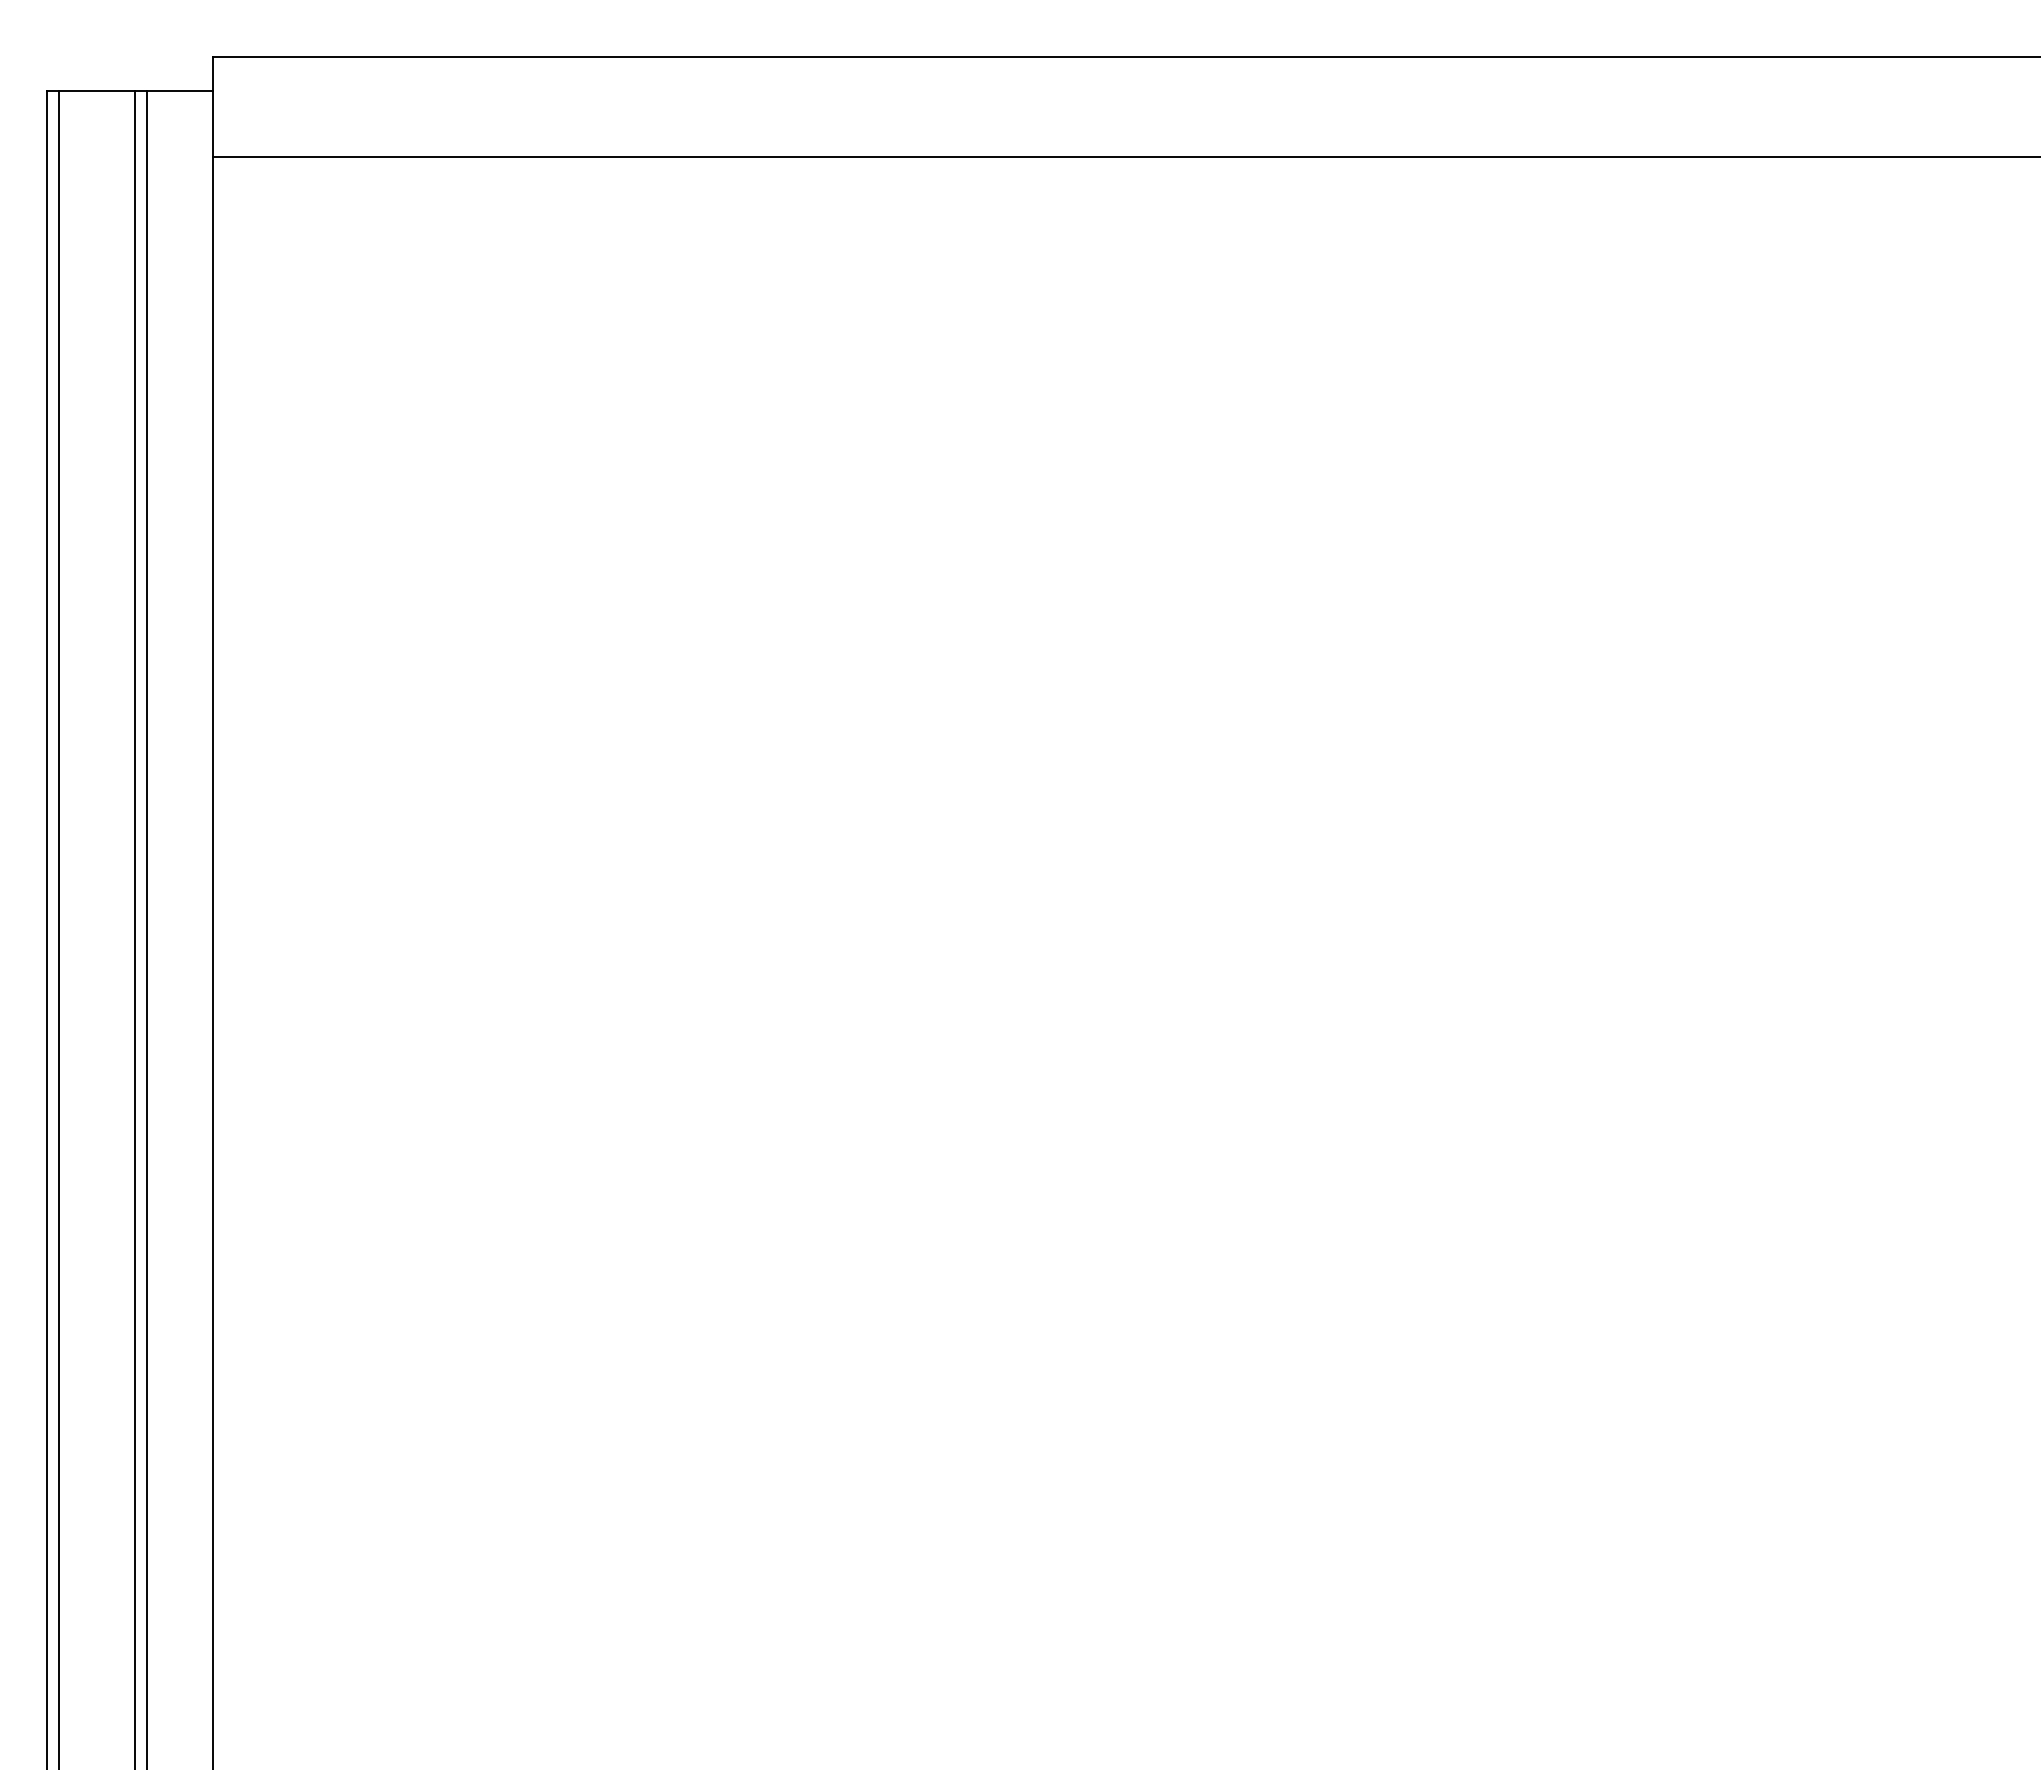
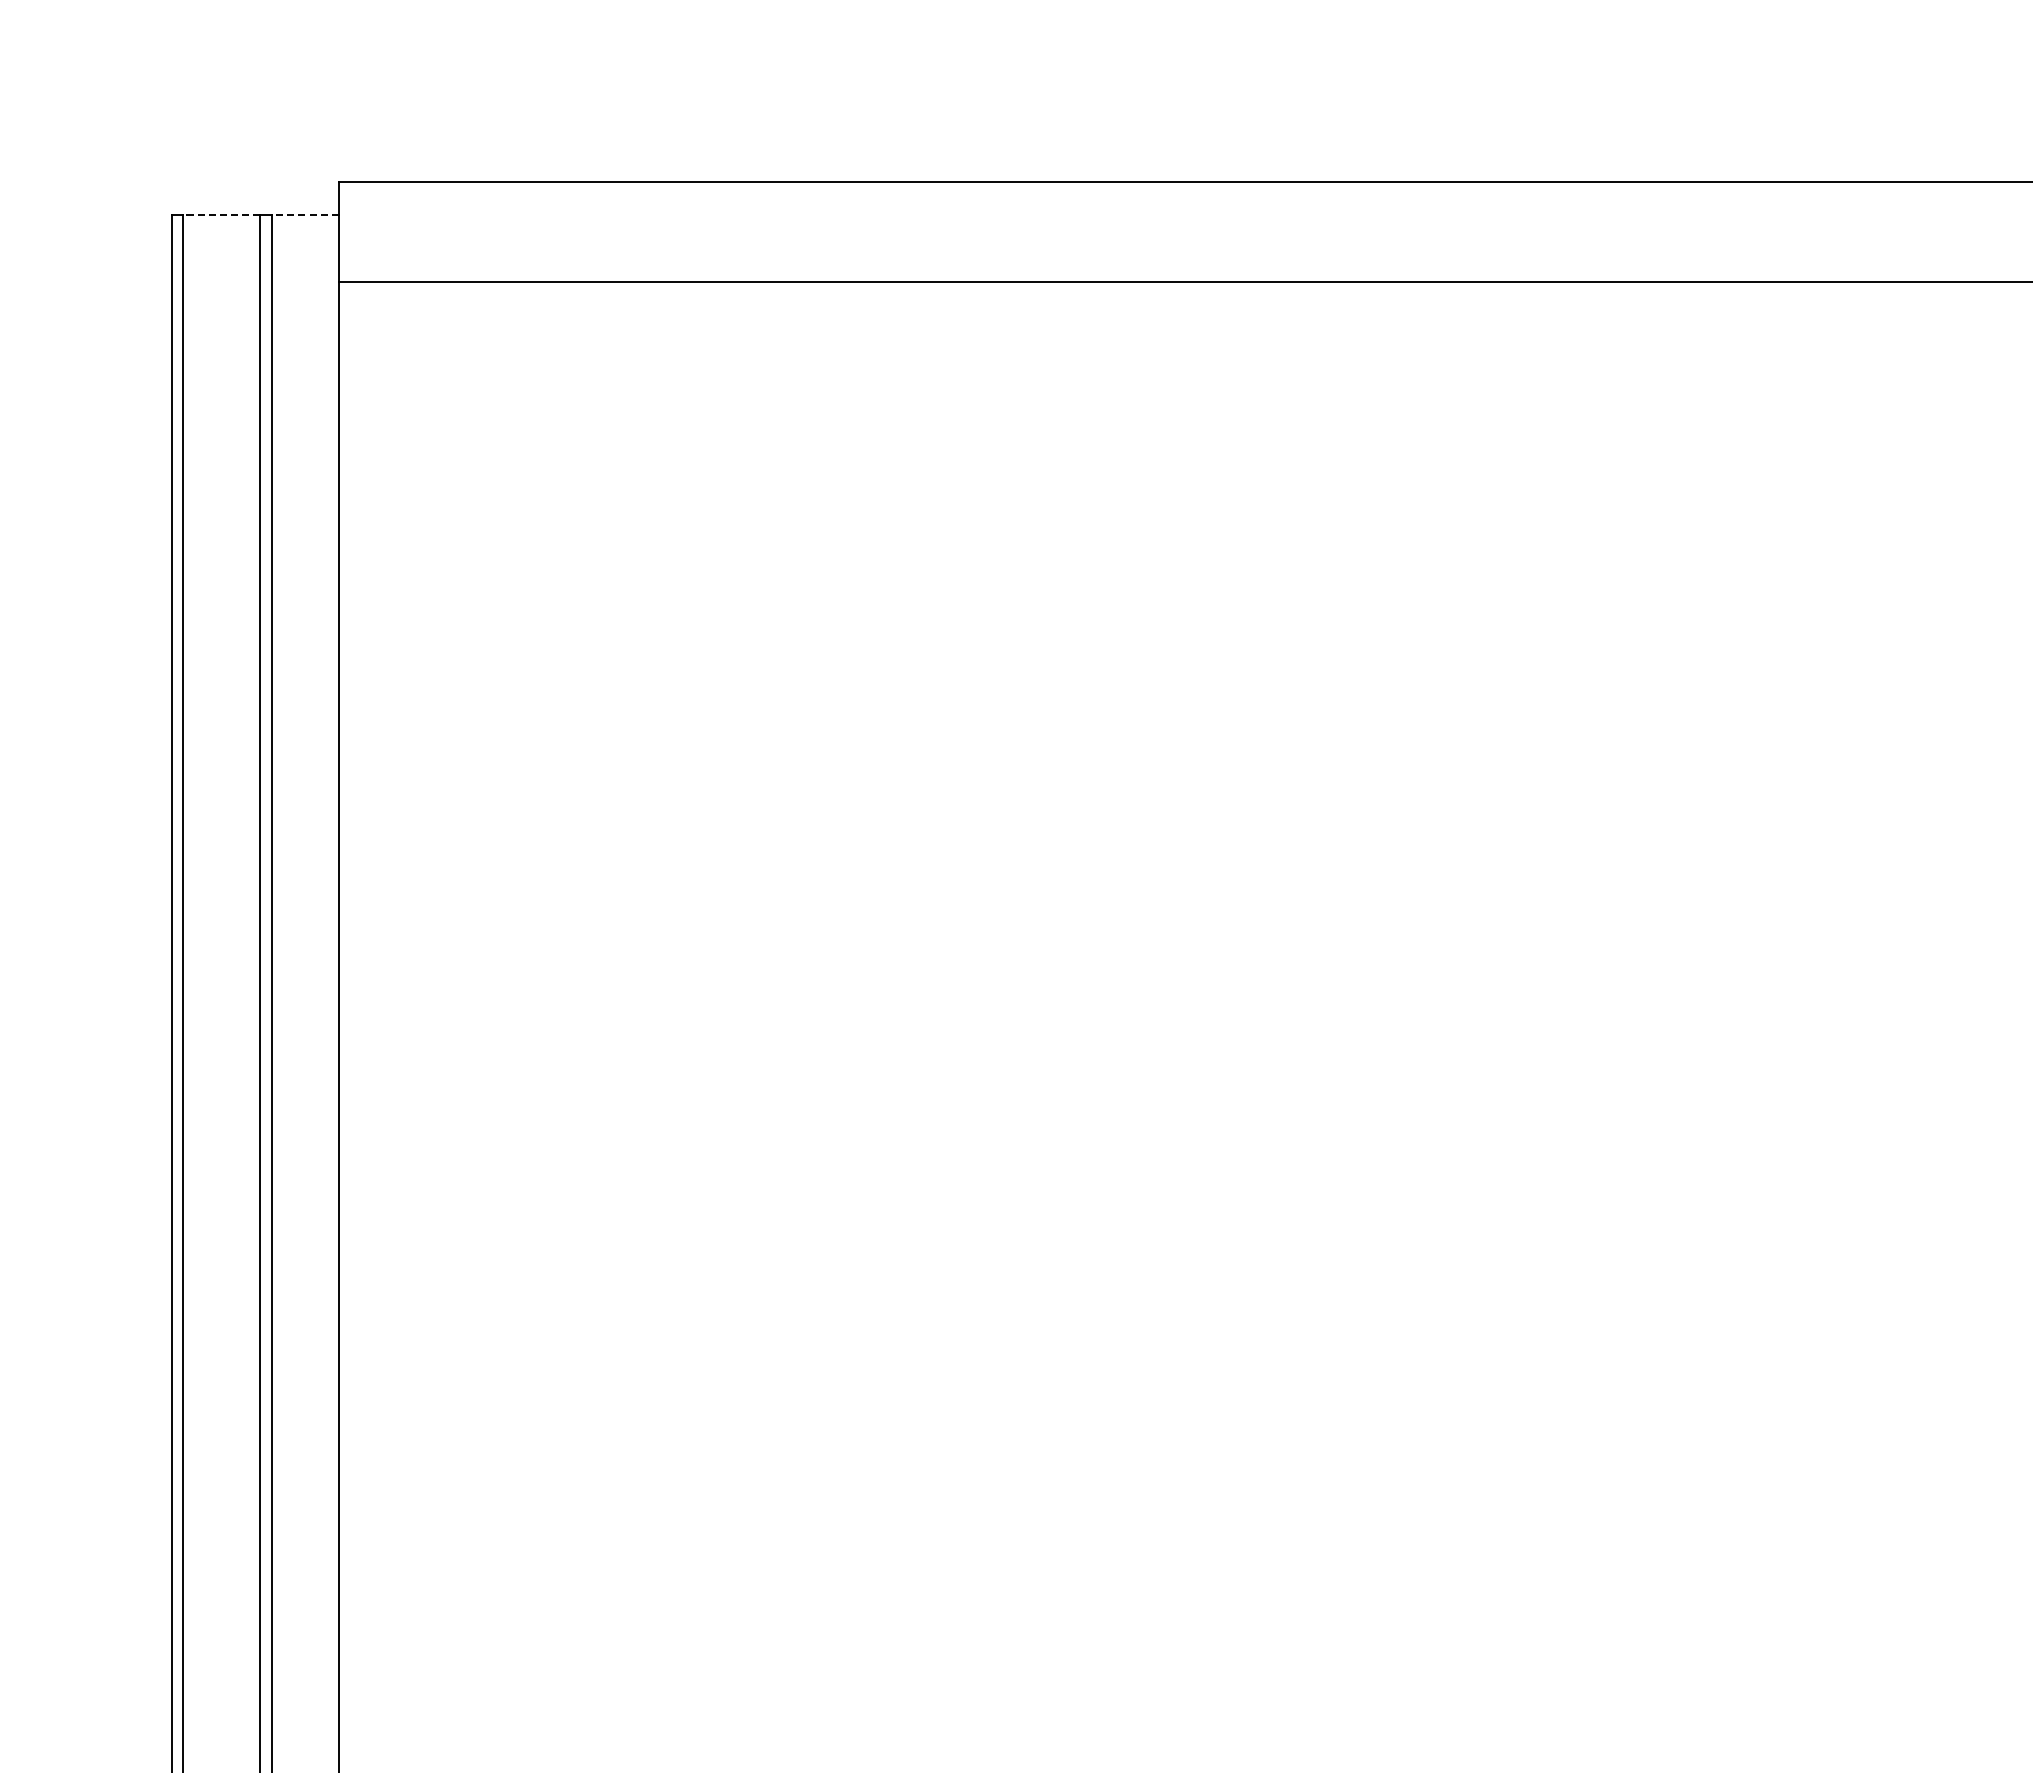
line: (96, 90) -> (221, 215), solid -> dashed
line: (179, 90) -> (305, 215), solid -> dashed

